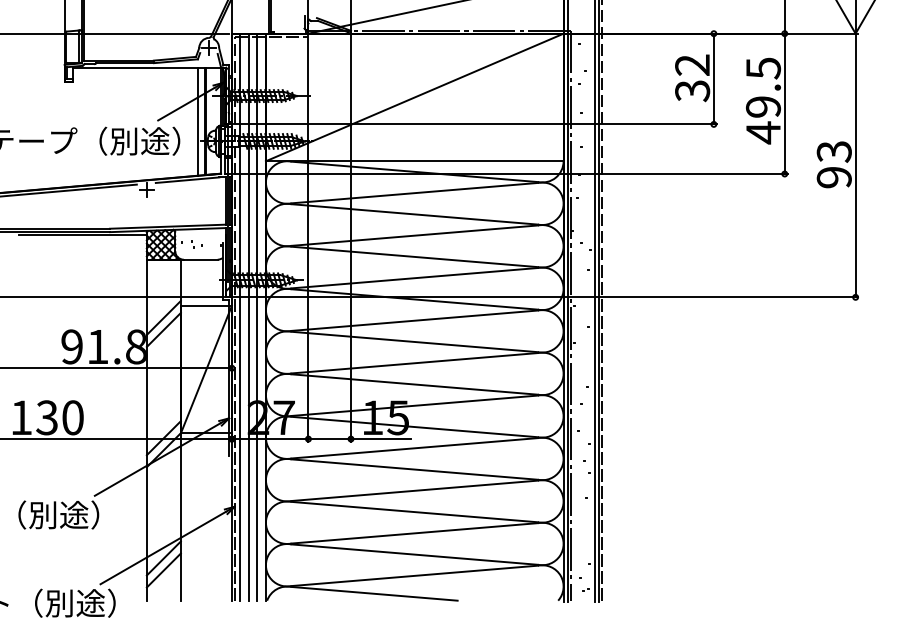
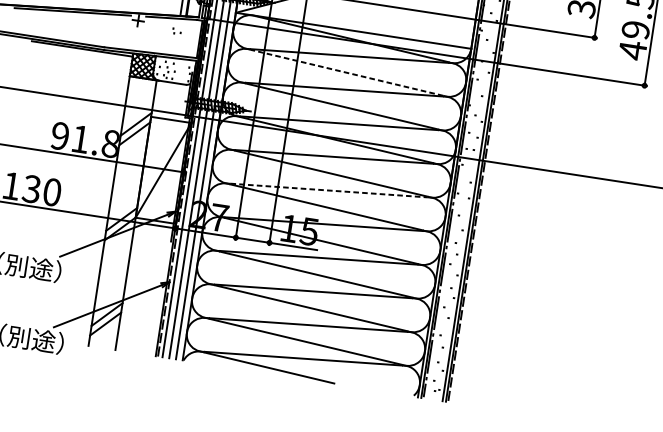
part: (196, 195) -> (176, 31), added
line: (414, 214) -> (346, 72), solid -> dashed
line: (414, 363) -> (328, 190), solid -> dashed

